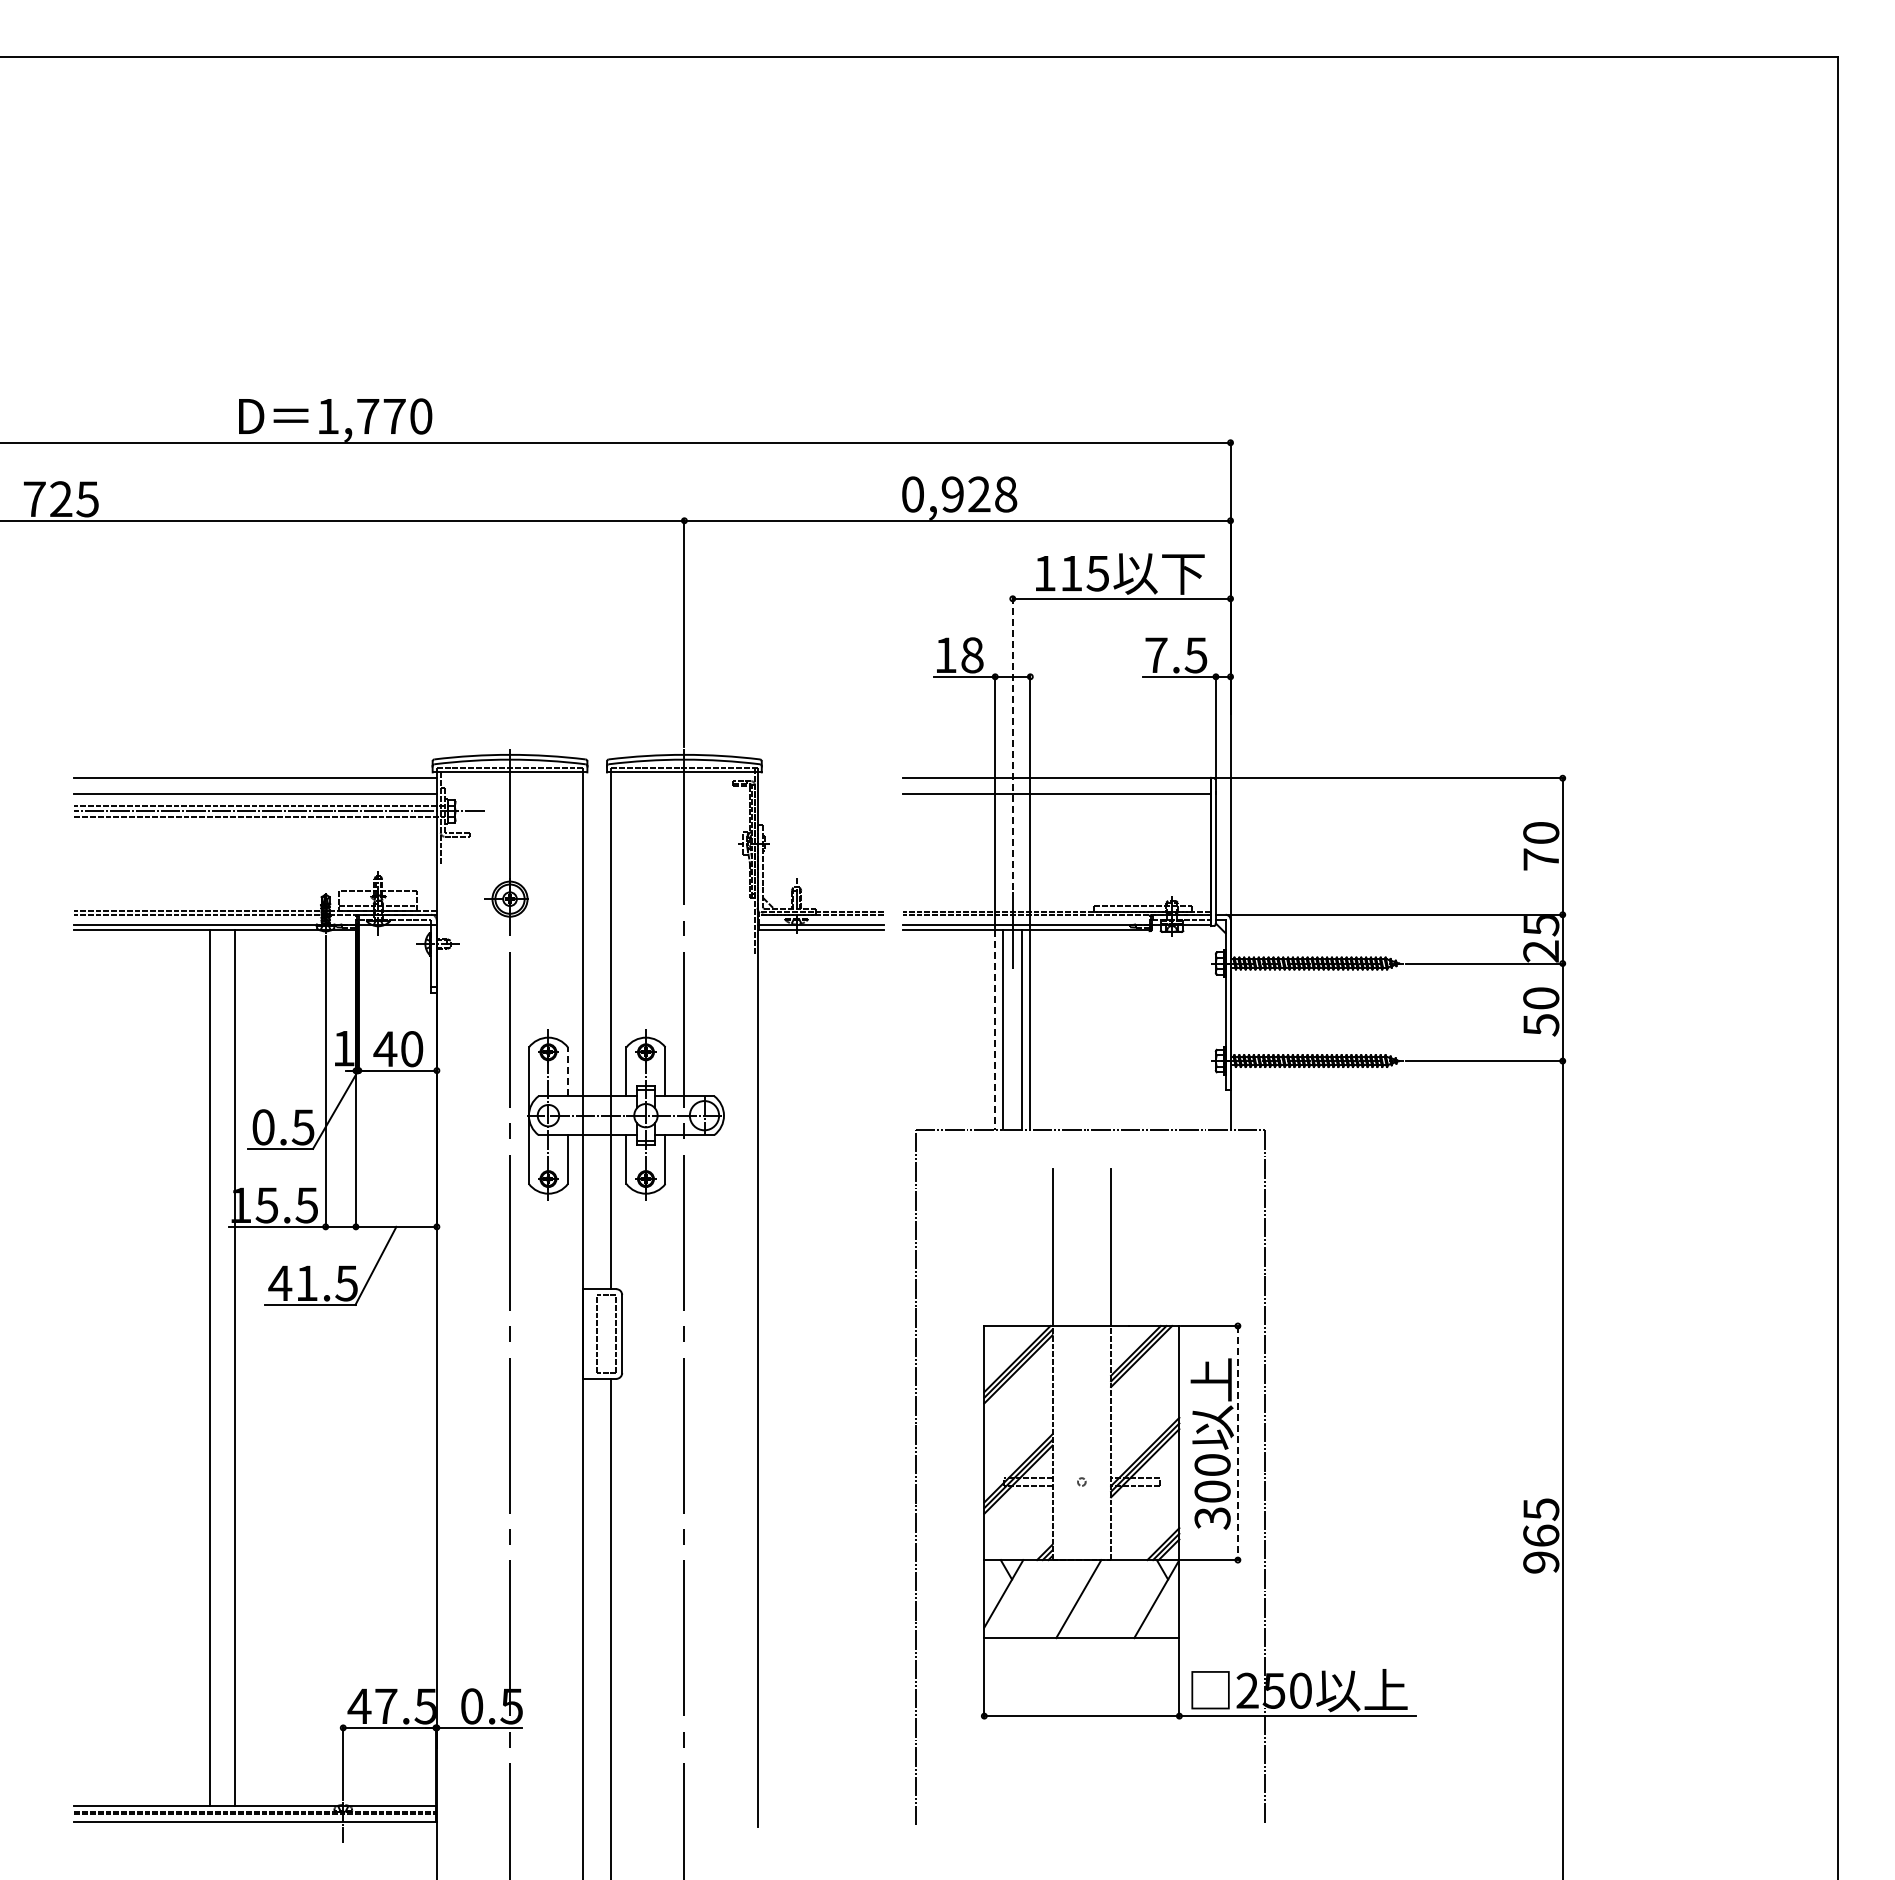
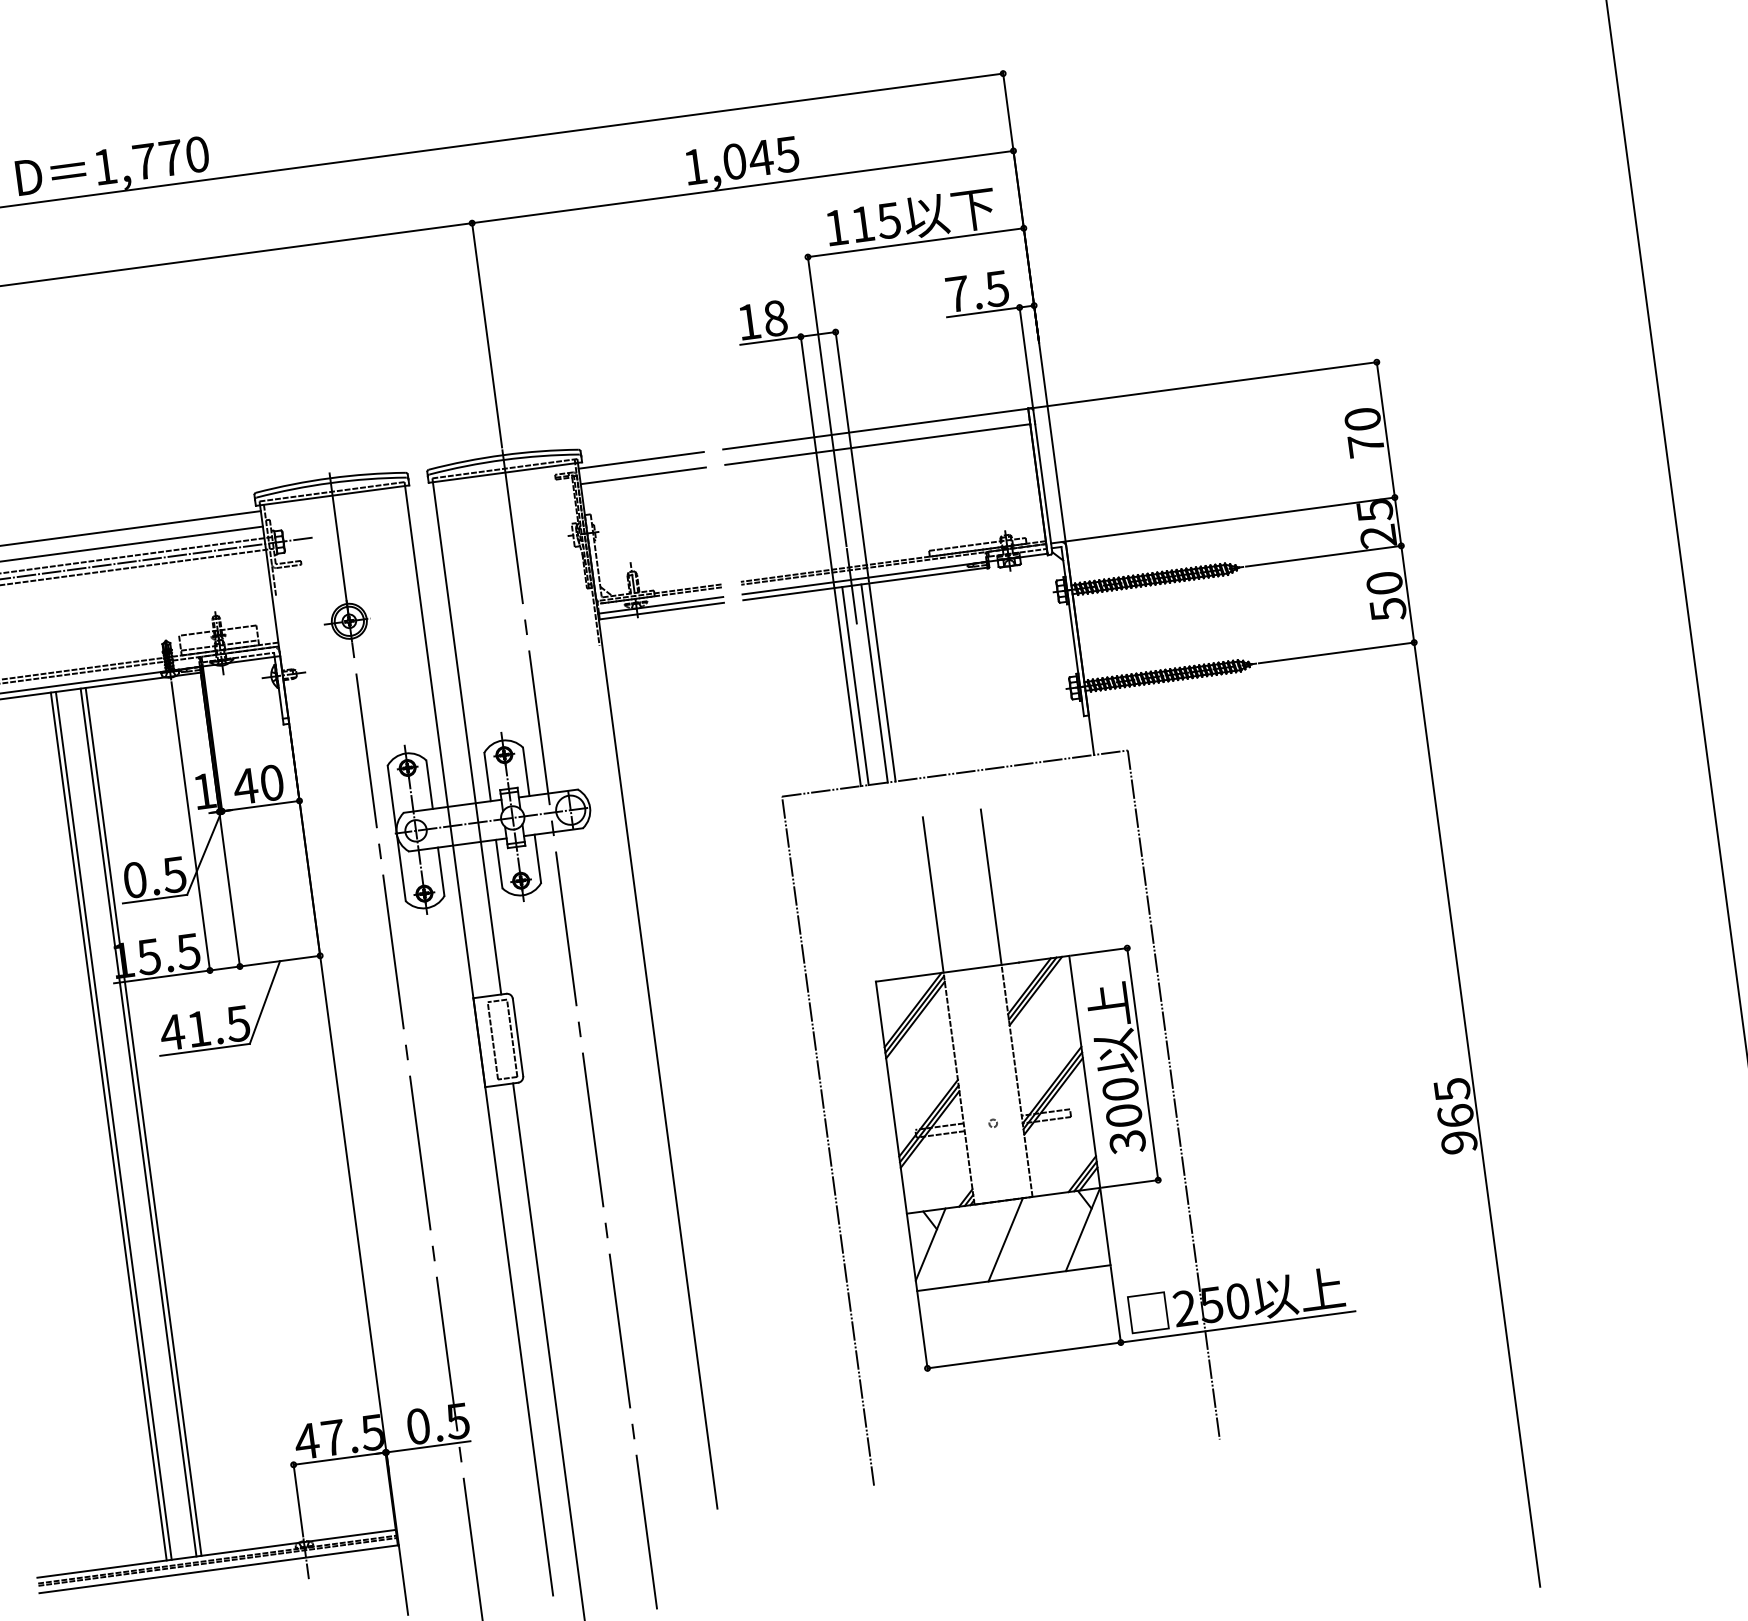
text: (959, 494) -> (741, 160), 0,928 -> 1,045
line: (1012, 743) -> (826, 400), dashed -> solid
line: (820, 778) -> (641, 460), added
line: (820, 793) -> (643, 475), added
line: (995, 1030) -> (847, 687), dashed -> solid
line: (567, 1071) -> (429, 784), dashed -> solid
line: (204, 1367) -> (108, 1125), added
line: (239, 1367) -> (143, 1121), added
line: (1237, 1443) -> (1142, 1064), dashed -> solid

